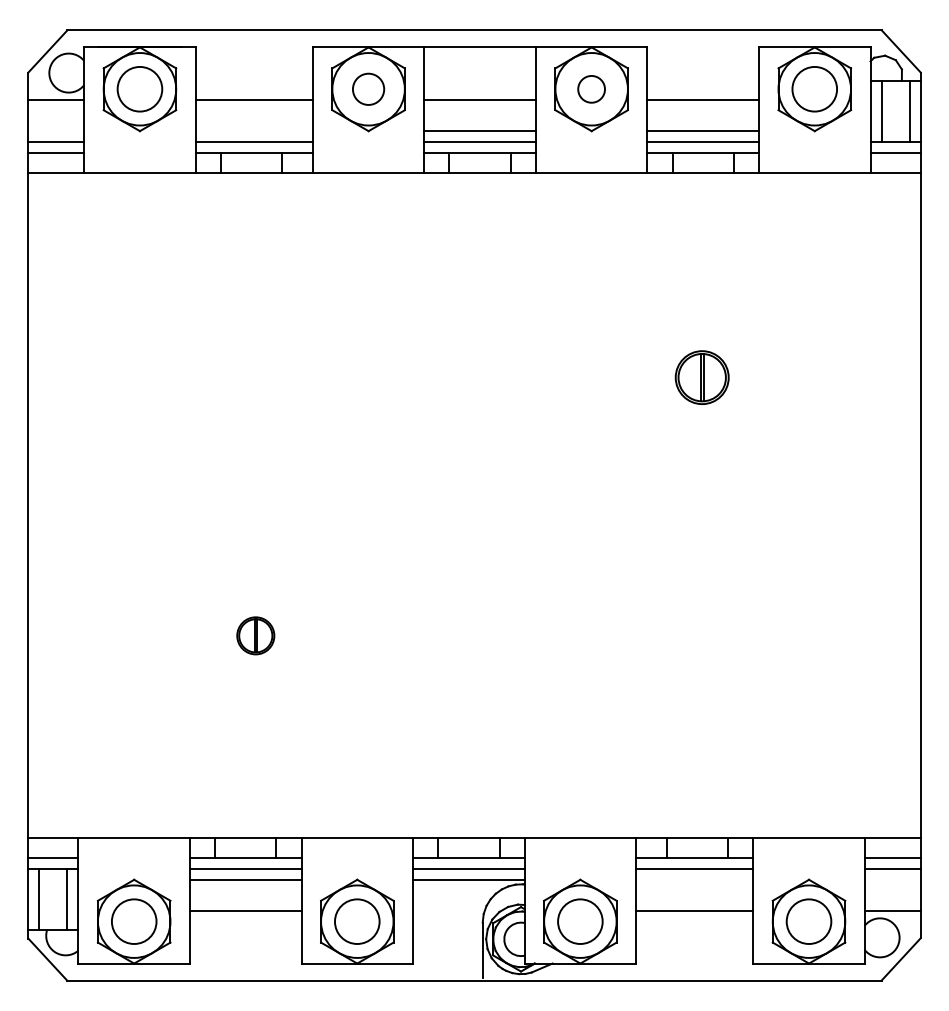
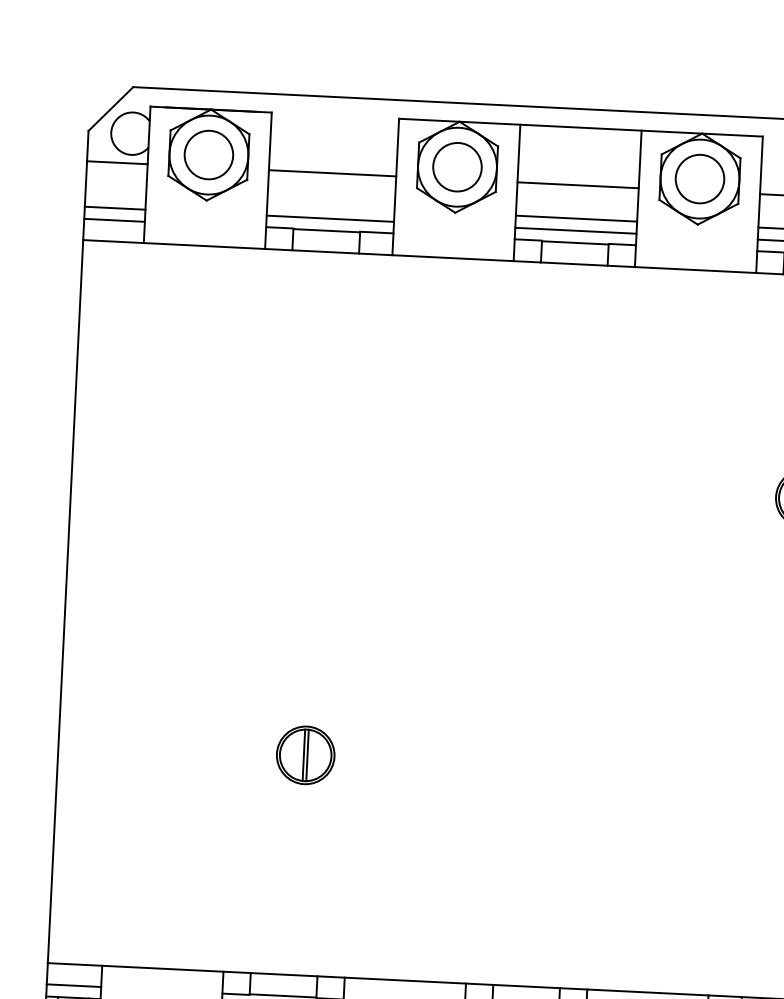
circle: (368, 89) -> (457, 167), size x1.43
circle: (591, 89) -> (699, 179), size x1.67
part: (255, 635) -> (305, 755), size x1.43

